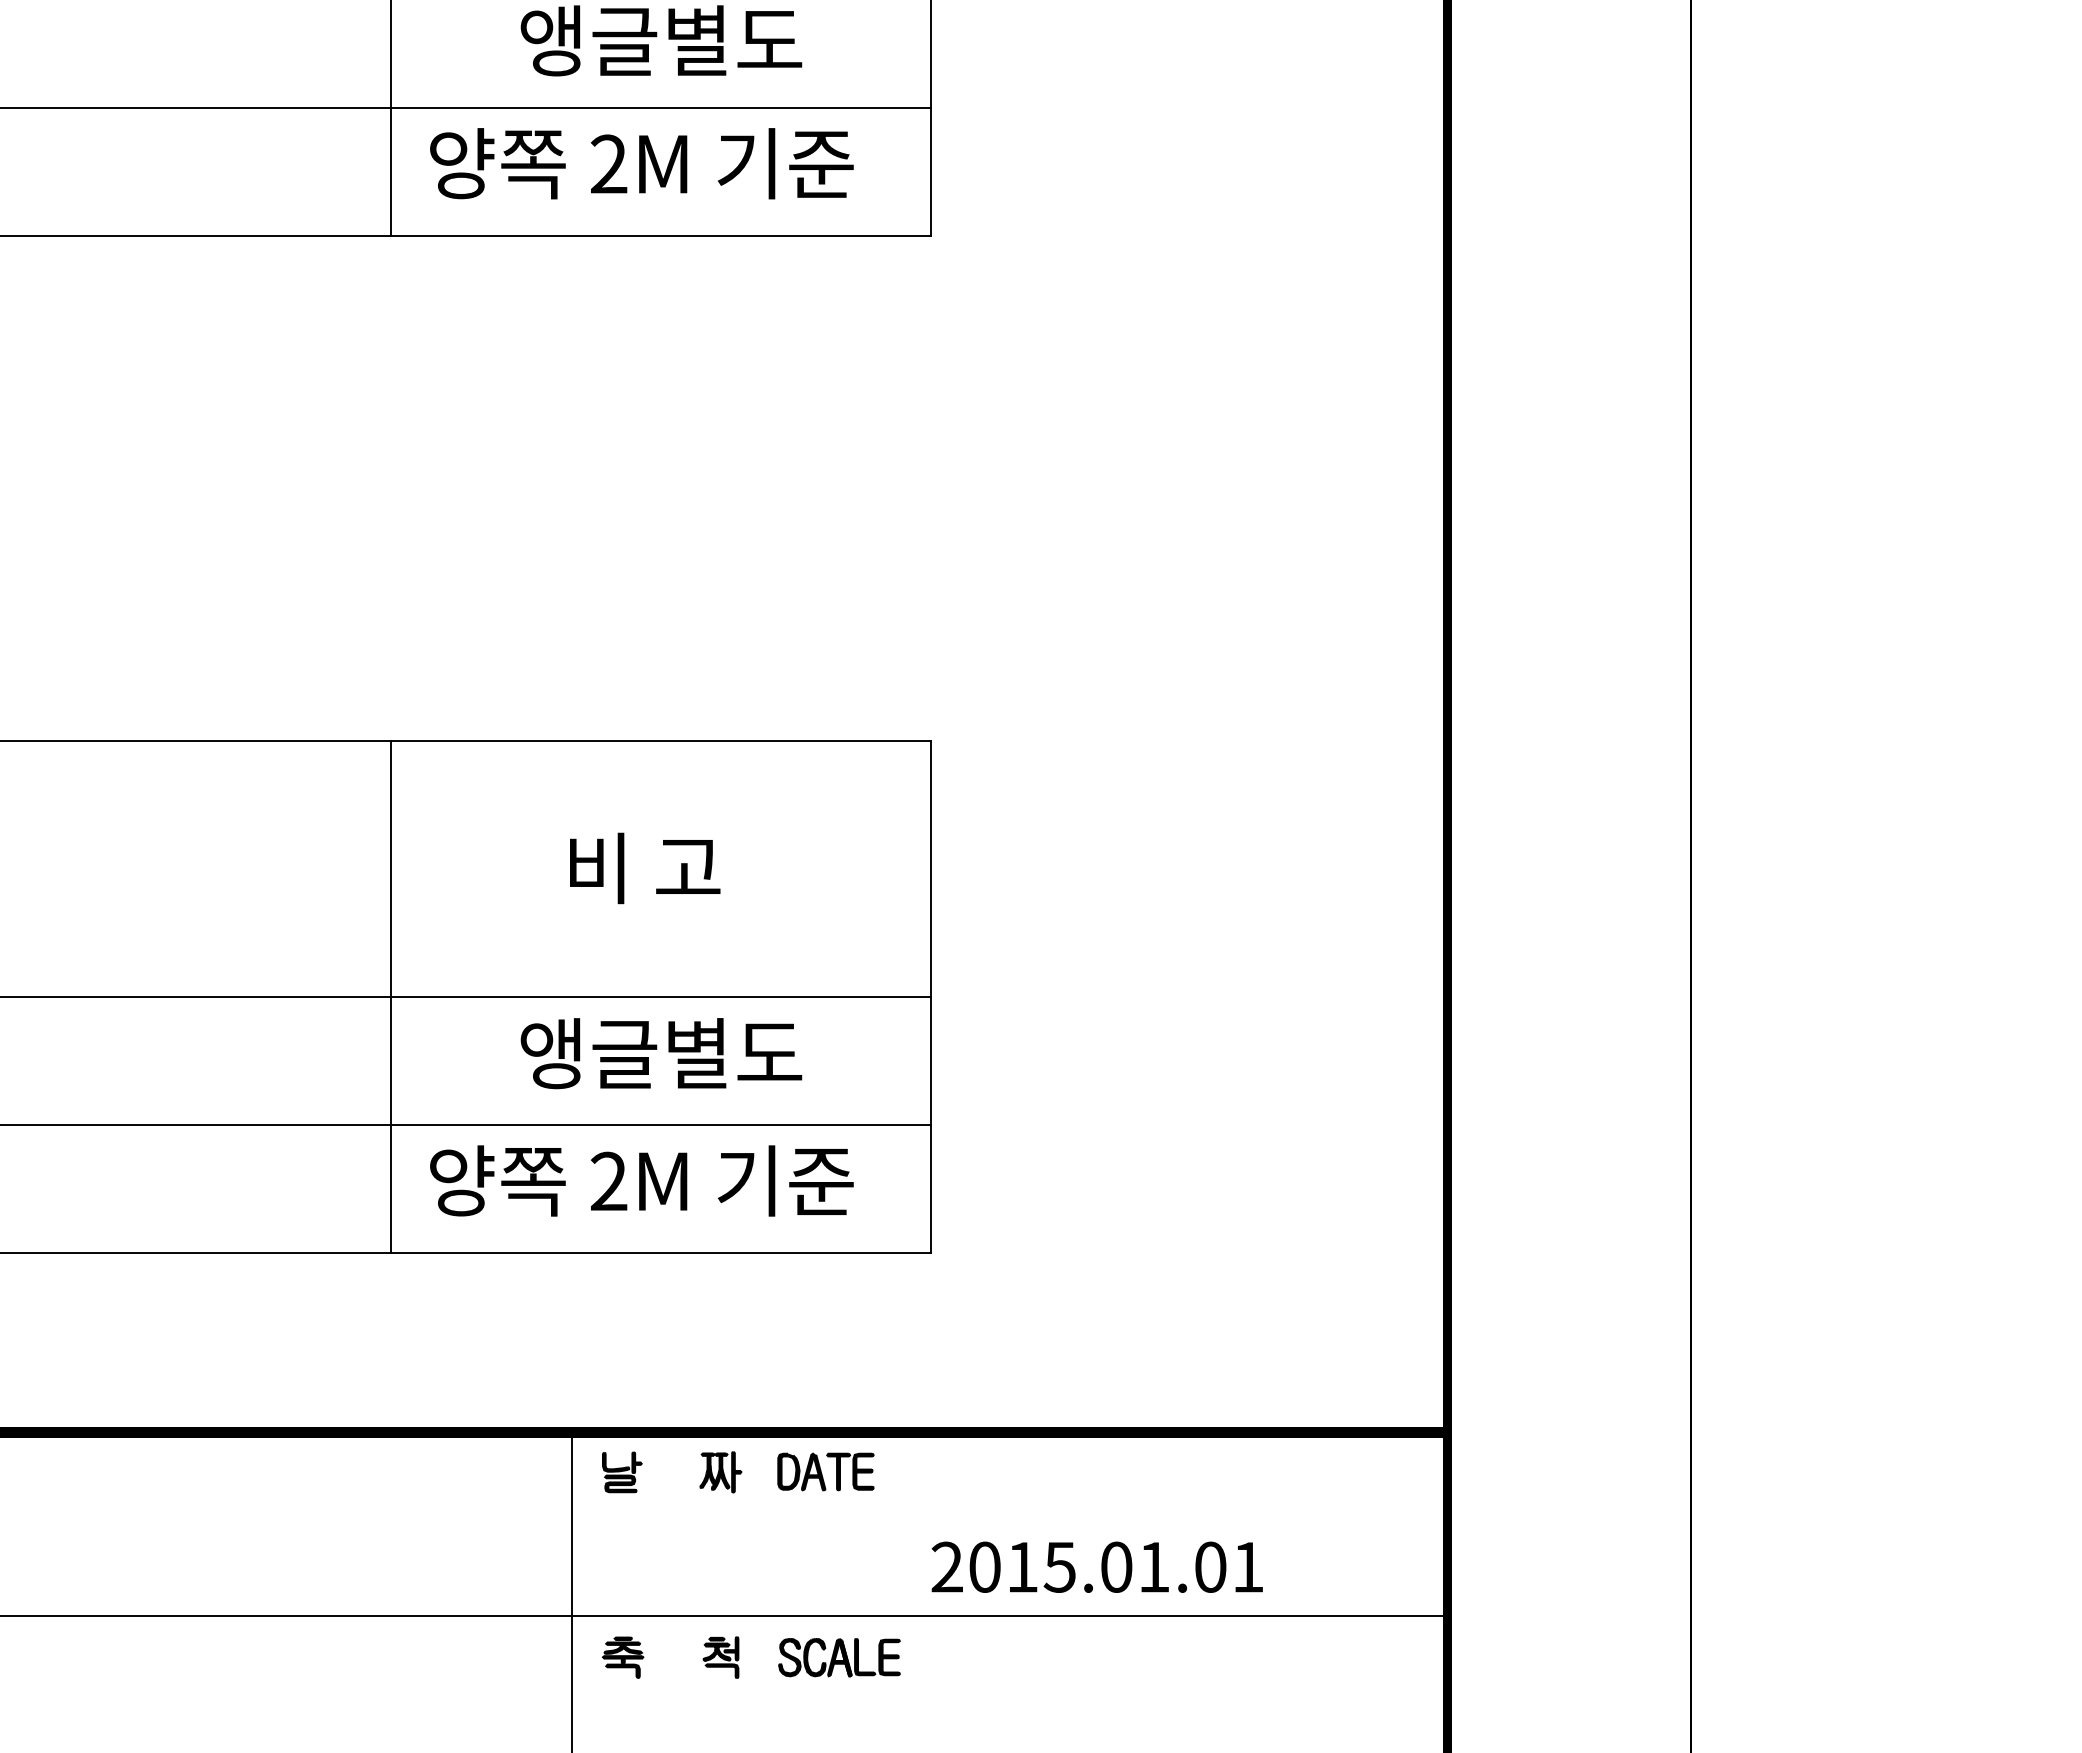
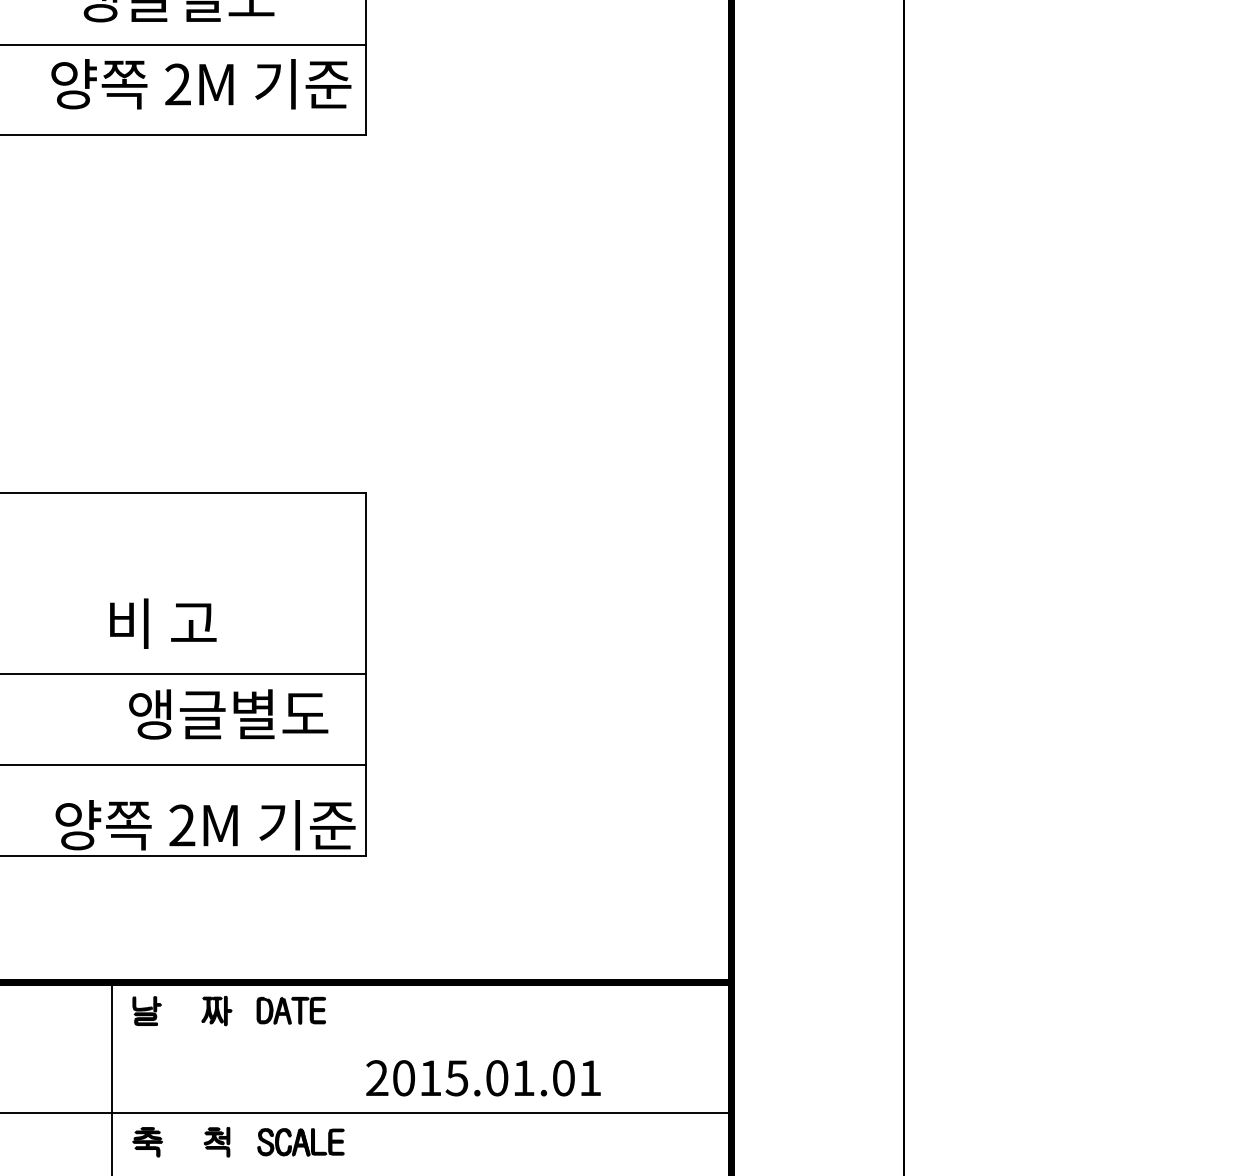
text: (641, 163) -> (201, 84), moved
text: (645, 868) -> (163, 623), moved
text: (661, 1053) -> (228, 714), moved
text: (641, 1180) -> (205, 824), moved

